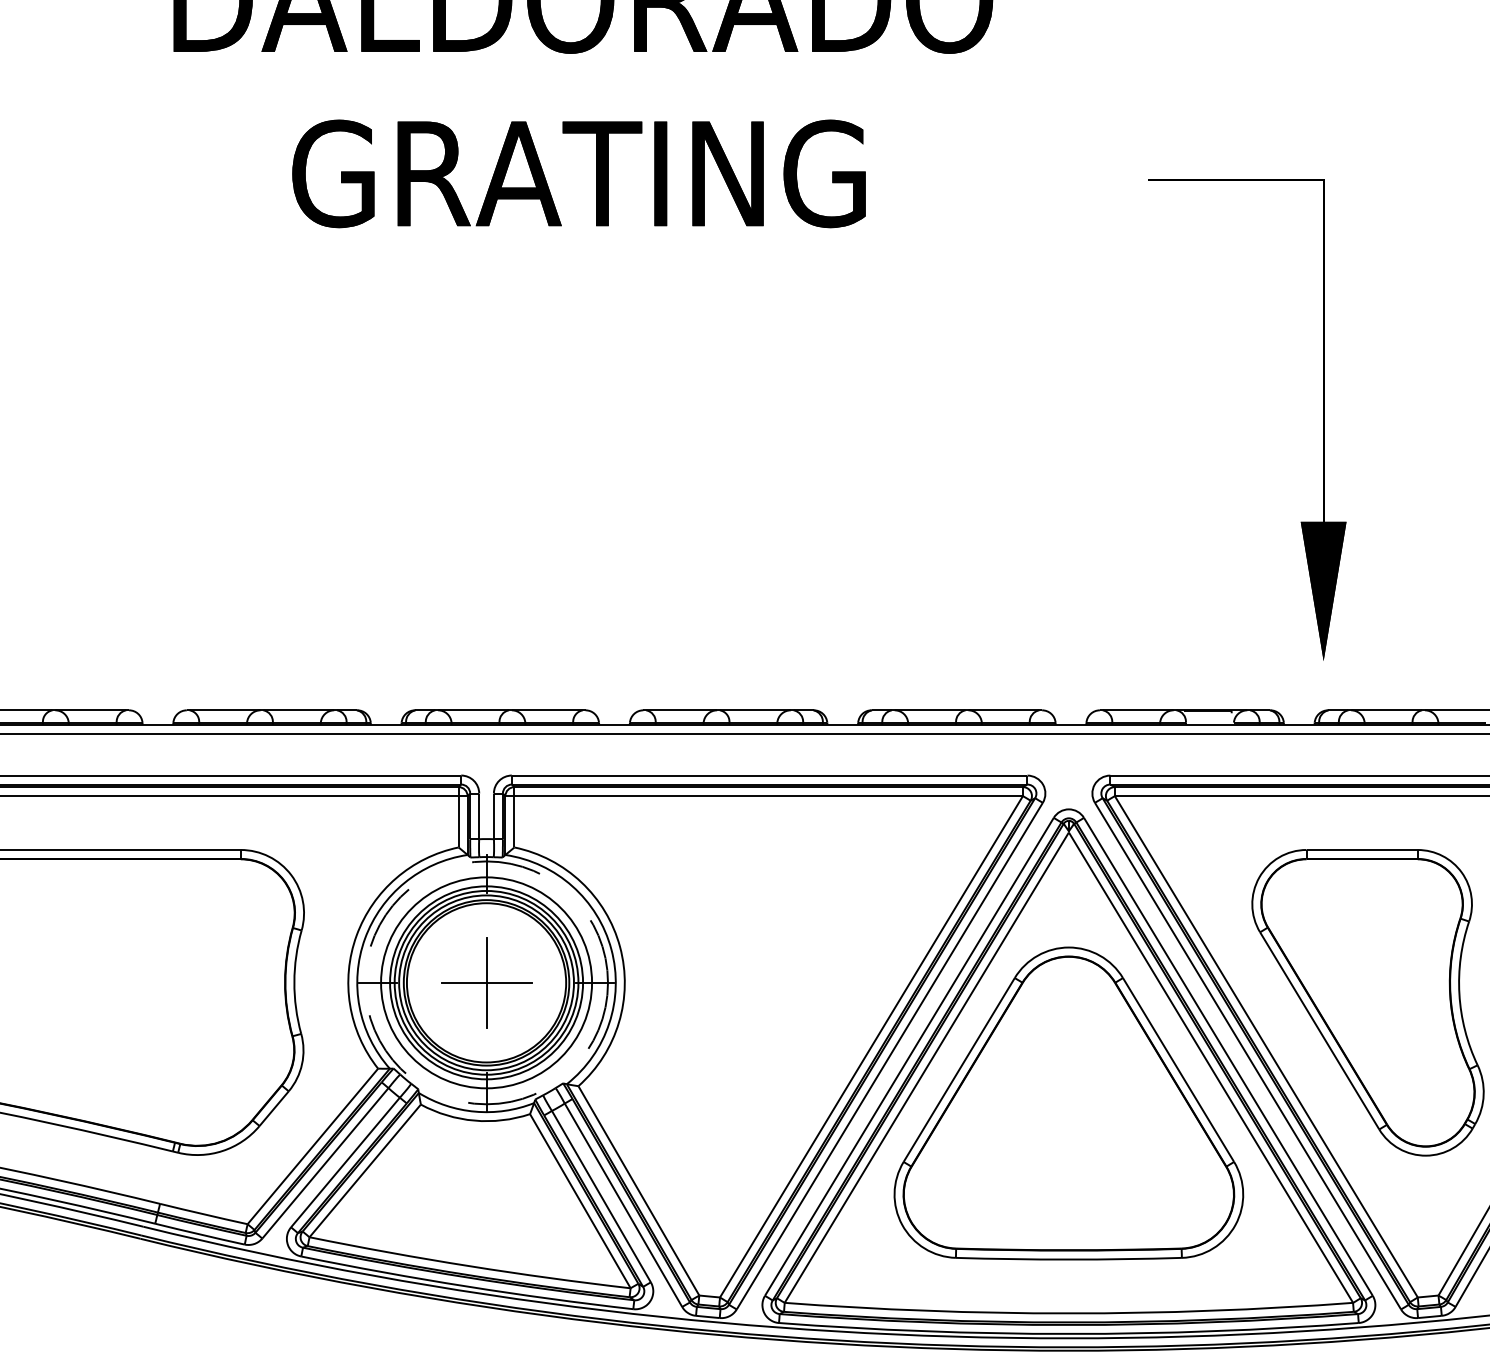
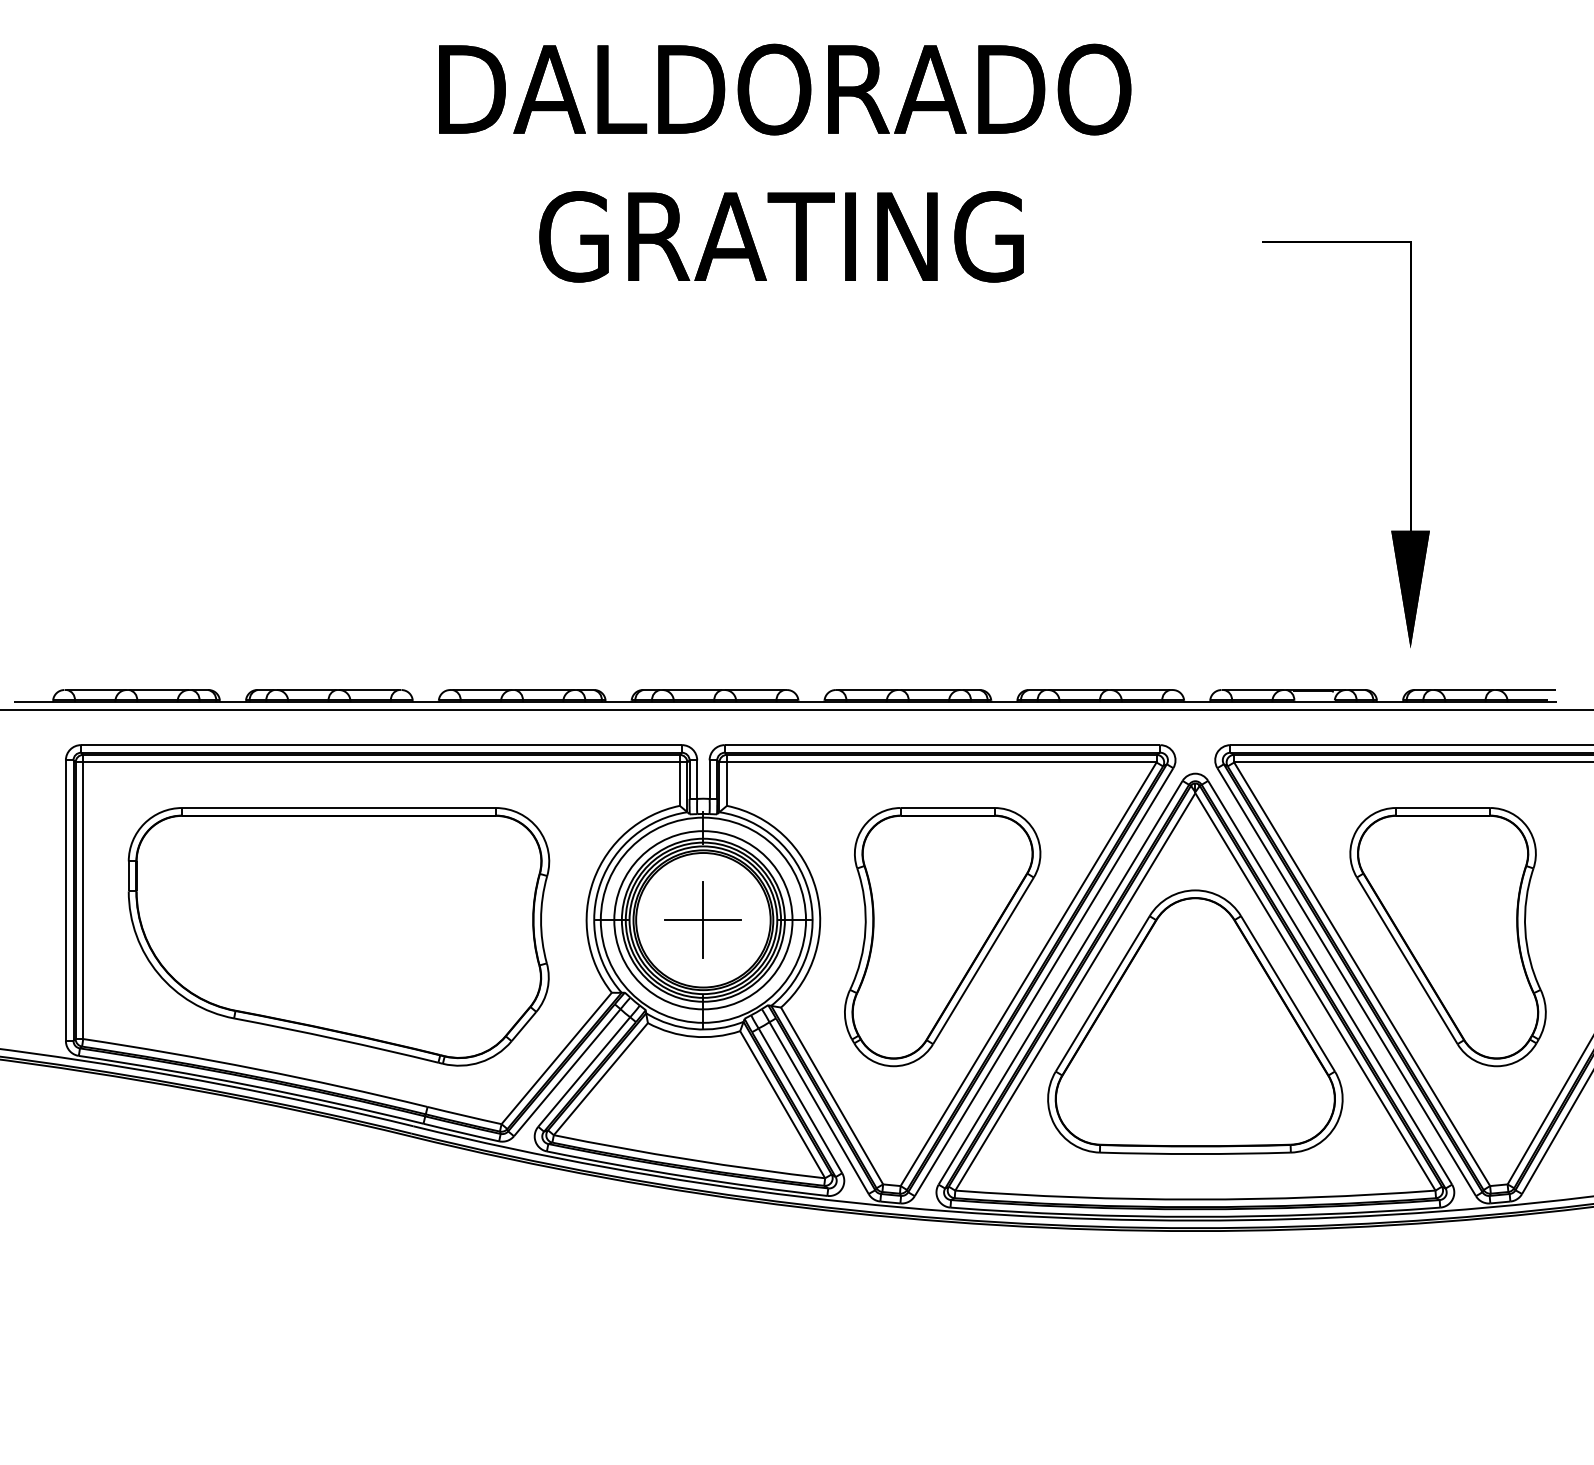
circle: (486, 981) -> (703, 919), dashed -> solid
part: (769, 1003) -> (942, 937), added

